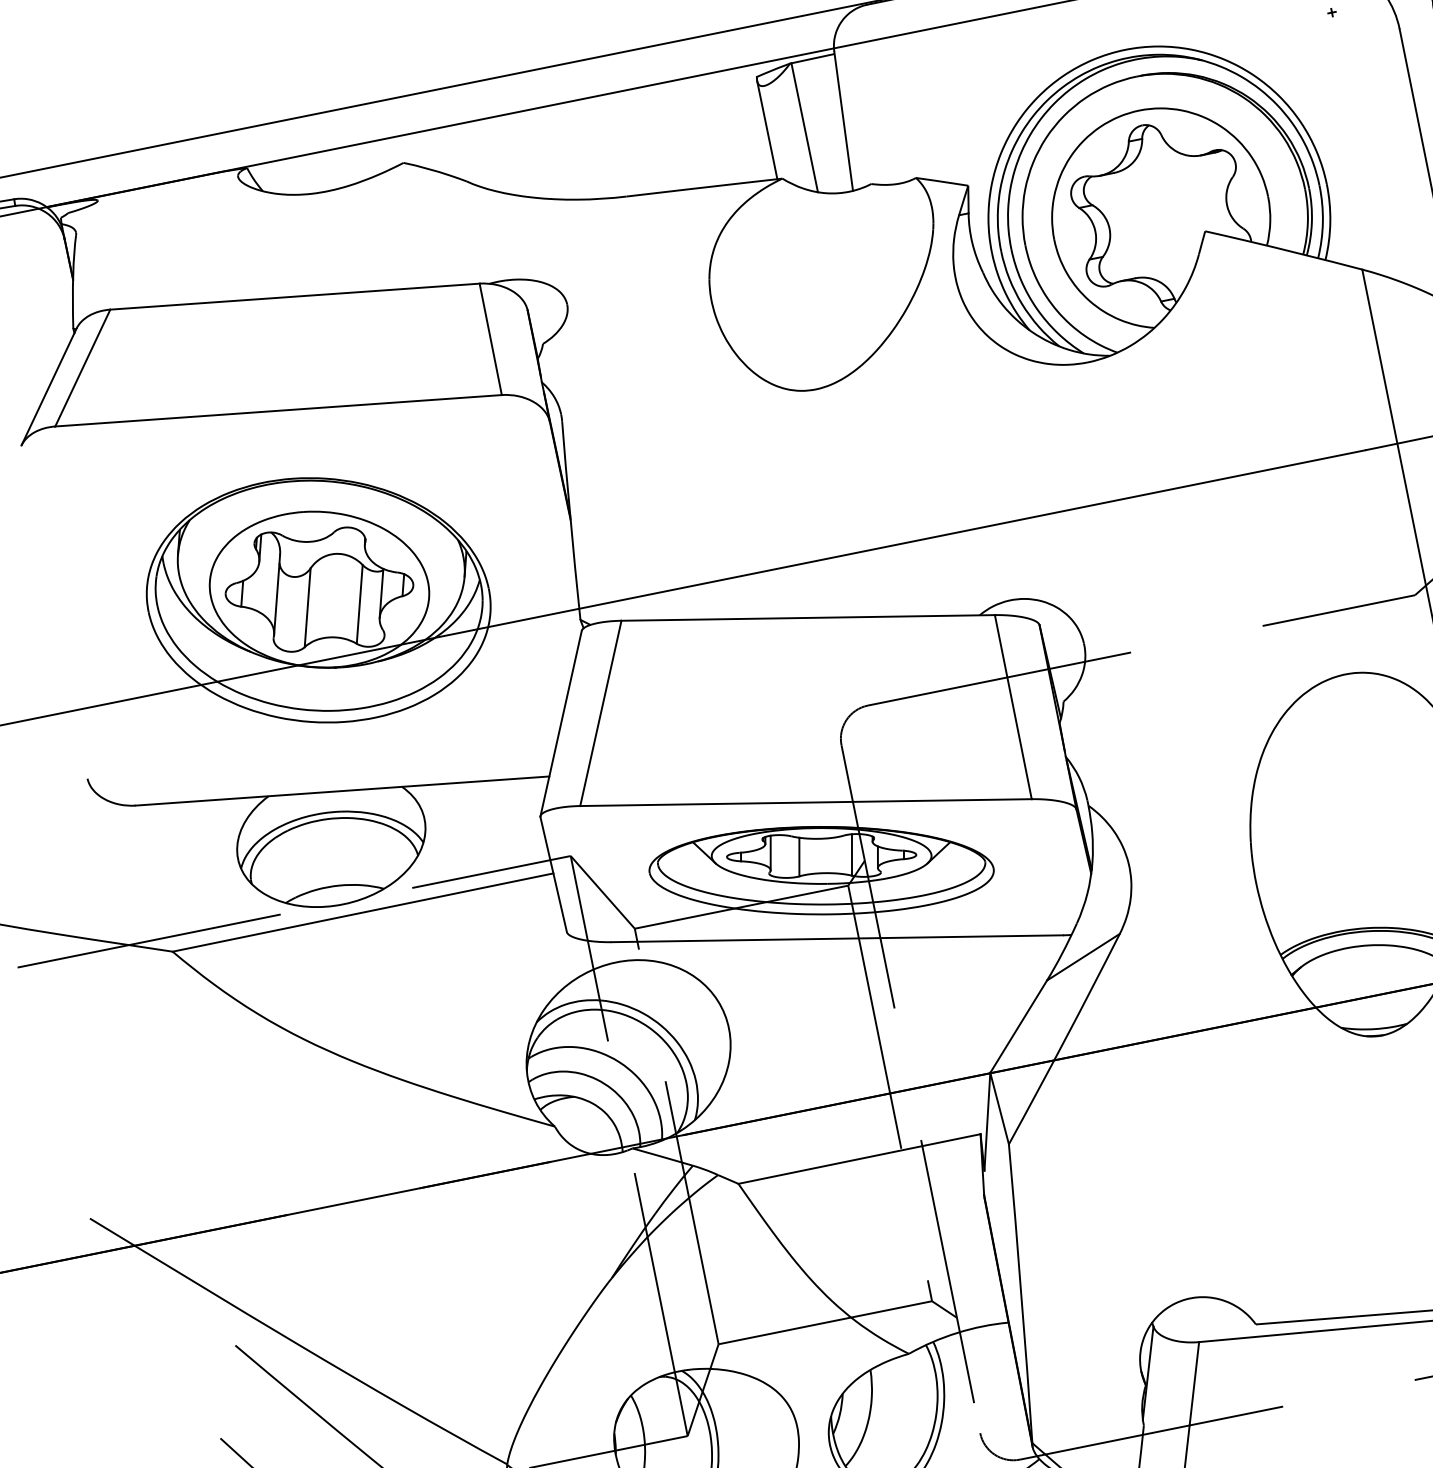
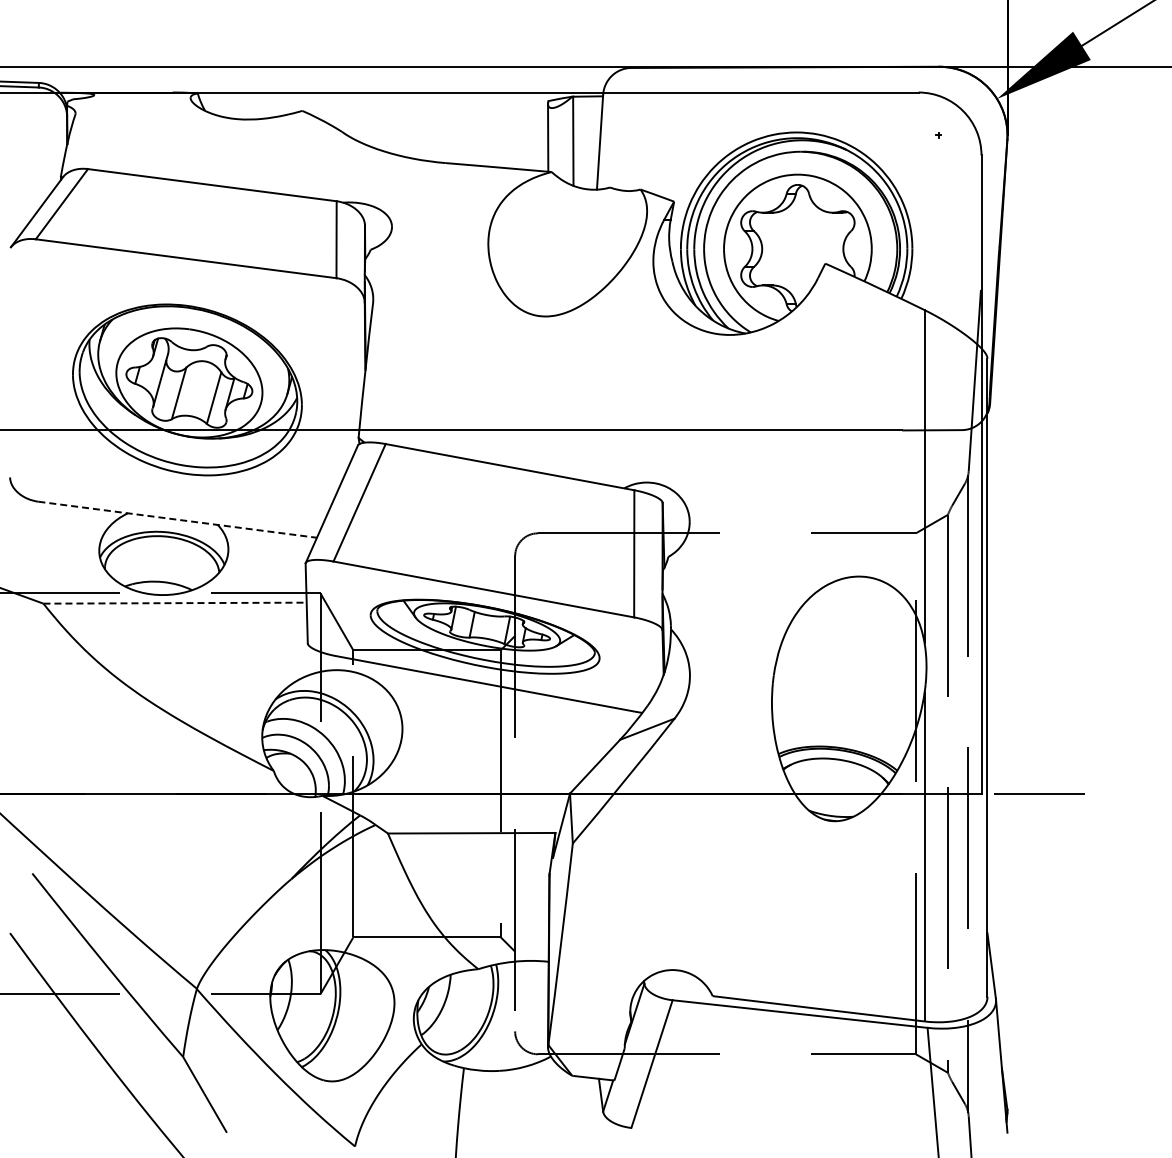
line: (343, 790) -> (178, 519), solid -> dashed
line: (363, 912) -> (175, 603), solid -> dashed

